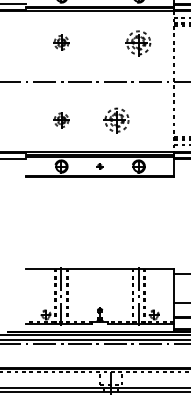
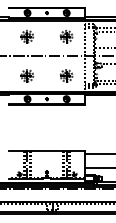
part: (61, 42) -> (27, 36), size x1.67
part: (61, 119) -> (27, 75), size x1.67
part: (116, 119) -> (66, 75), moved

